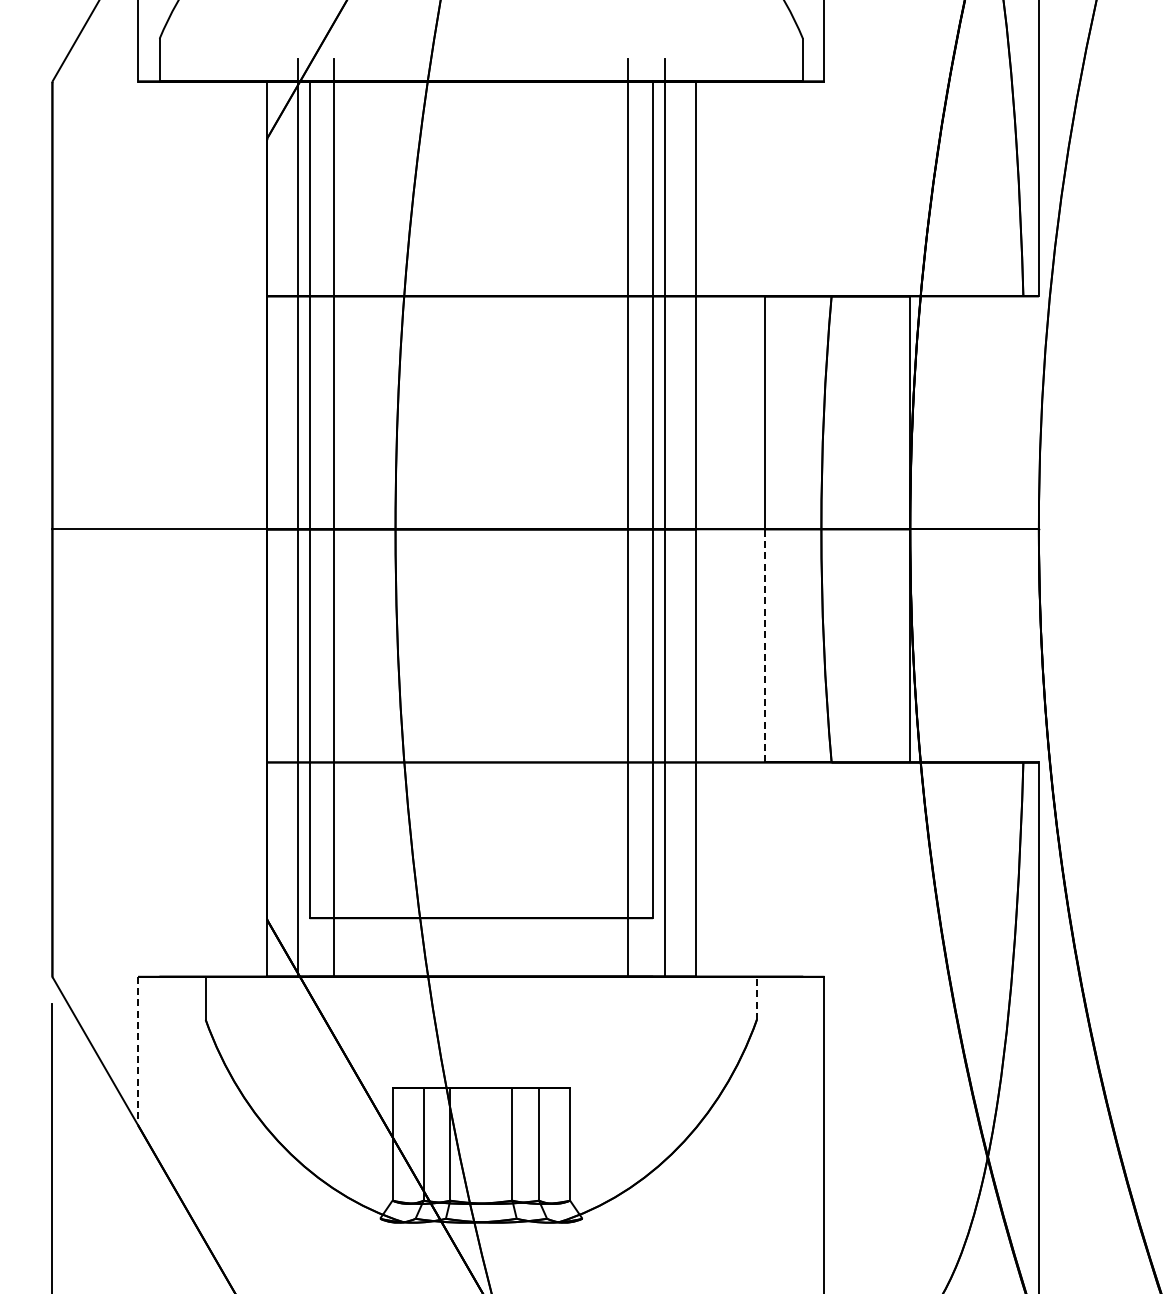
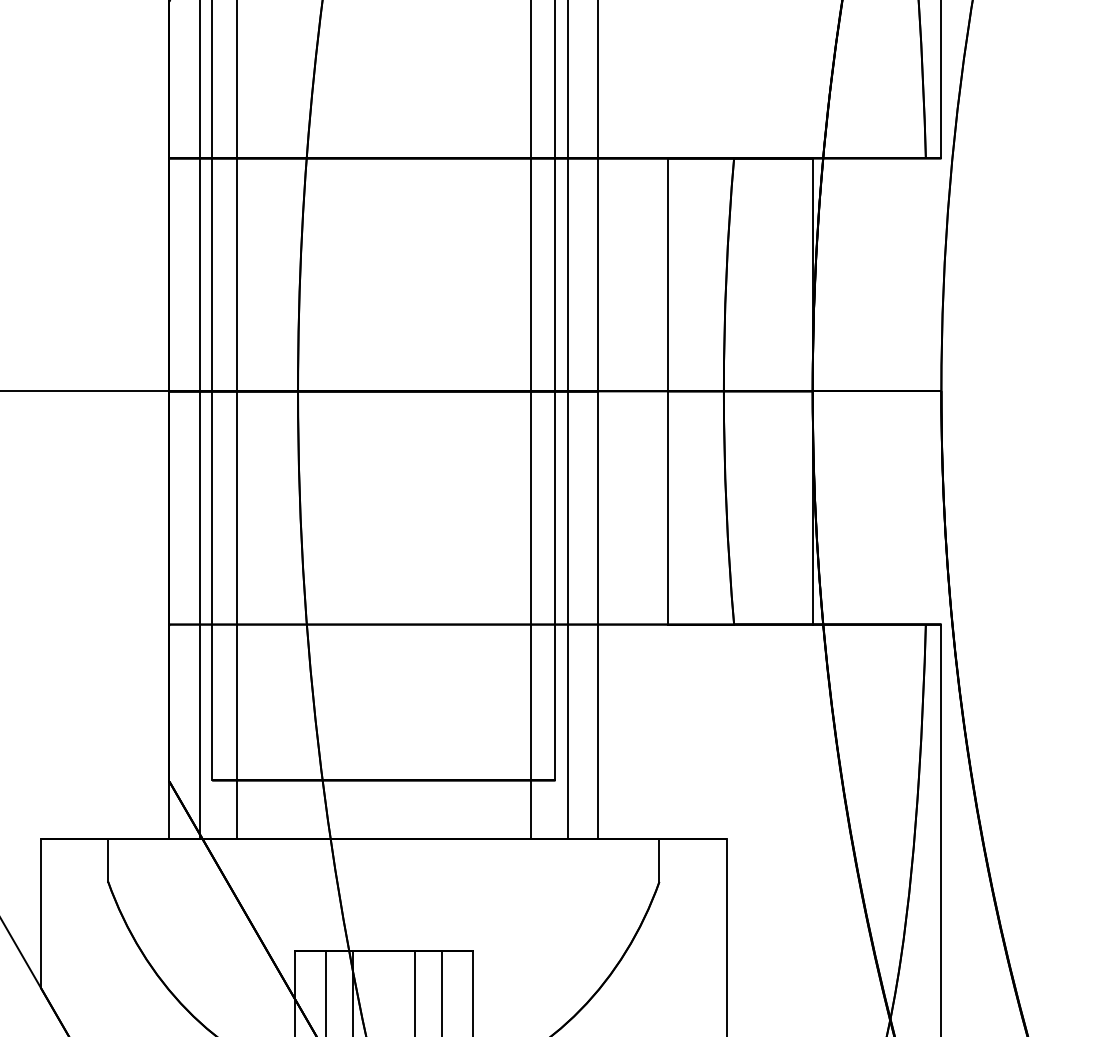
line: (765, 645) -> (668, 507), dashed -> solid
line: (756, 997) -> (659, 859), dashed -> solid
line: (138, 1051) -> (41, 913), dashed -> solid

